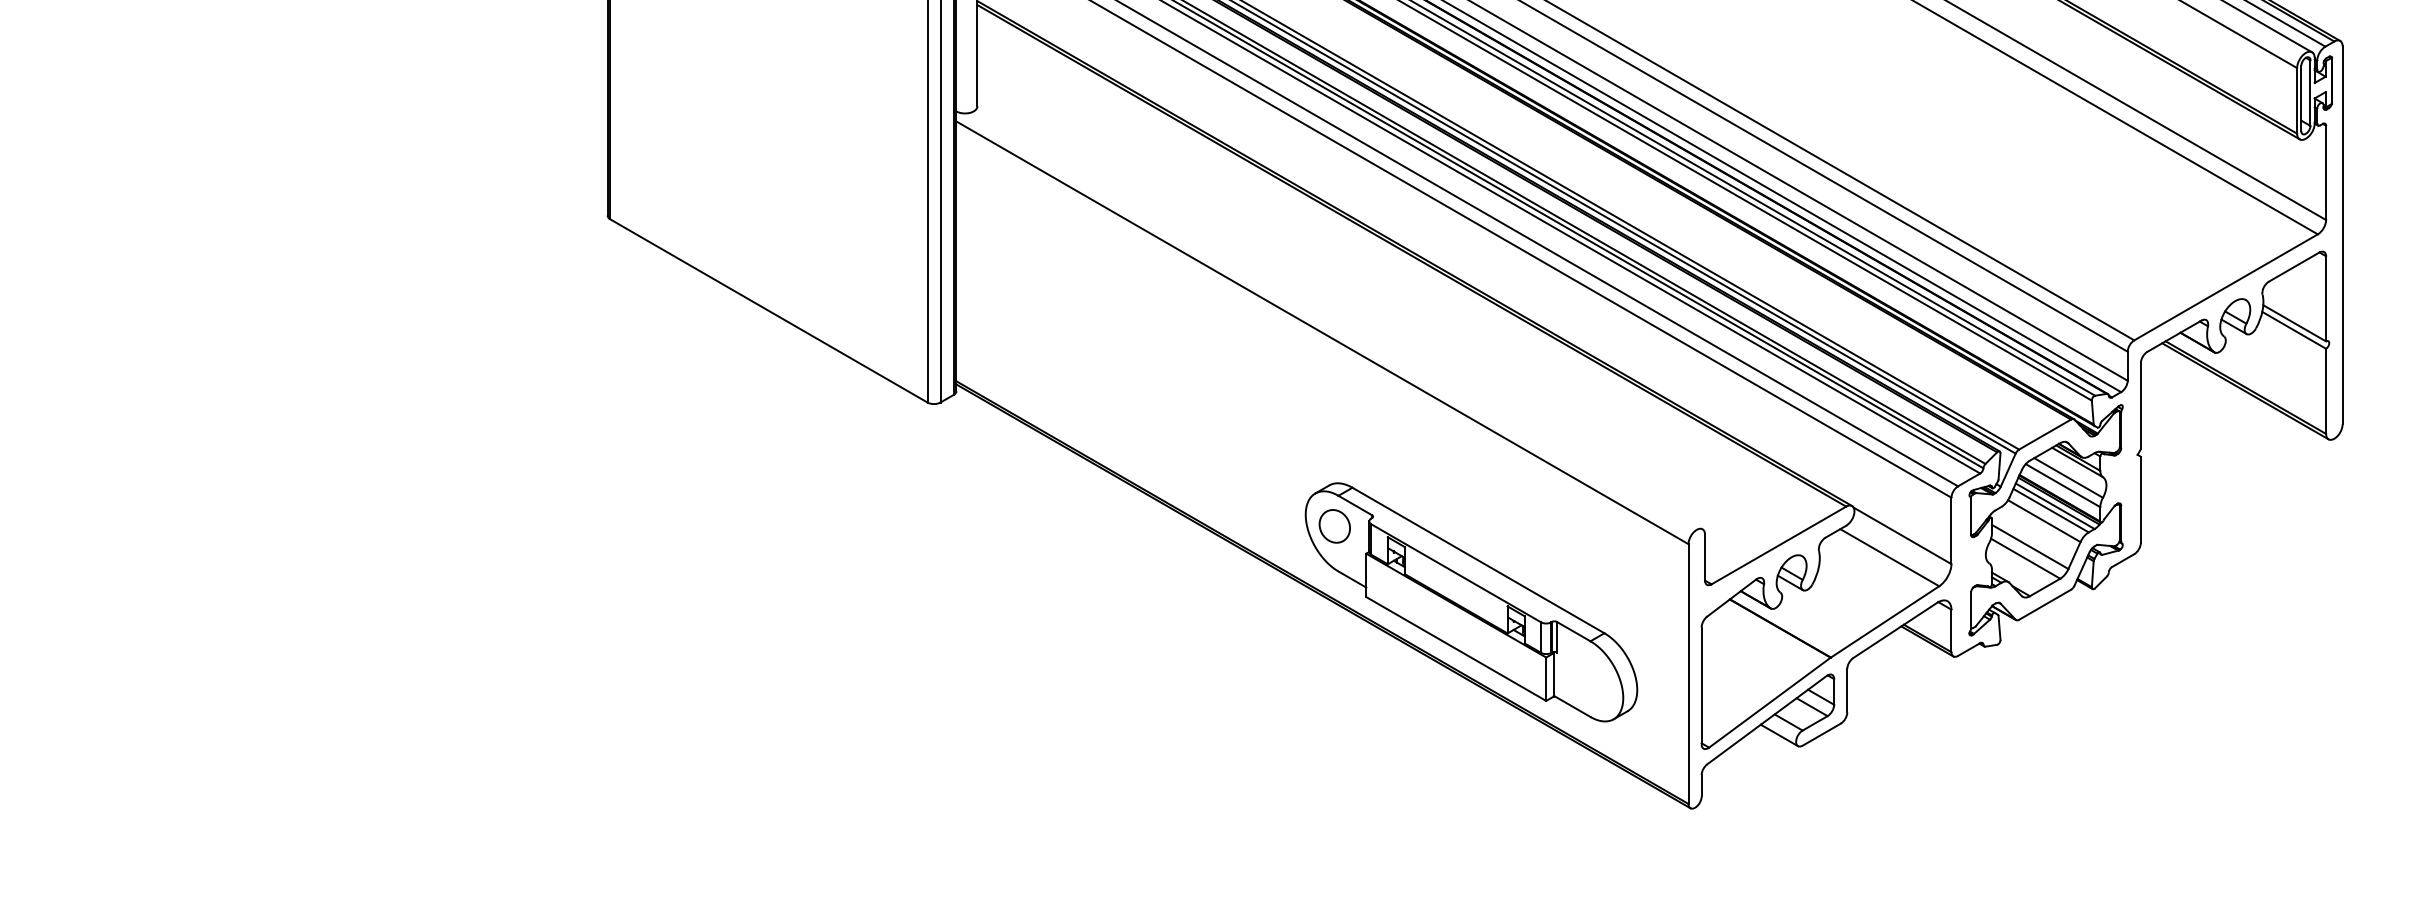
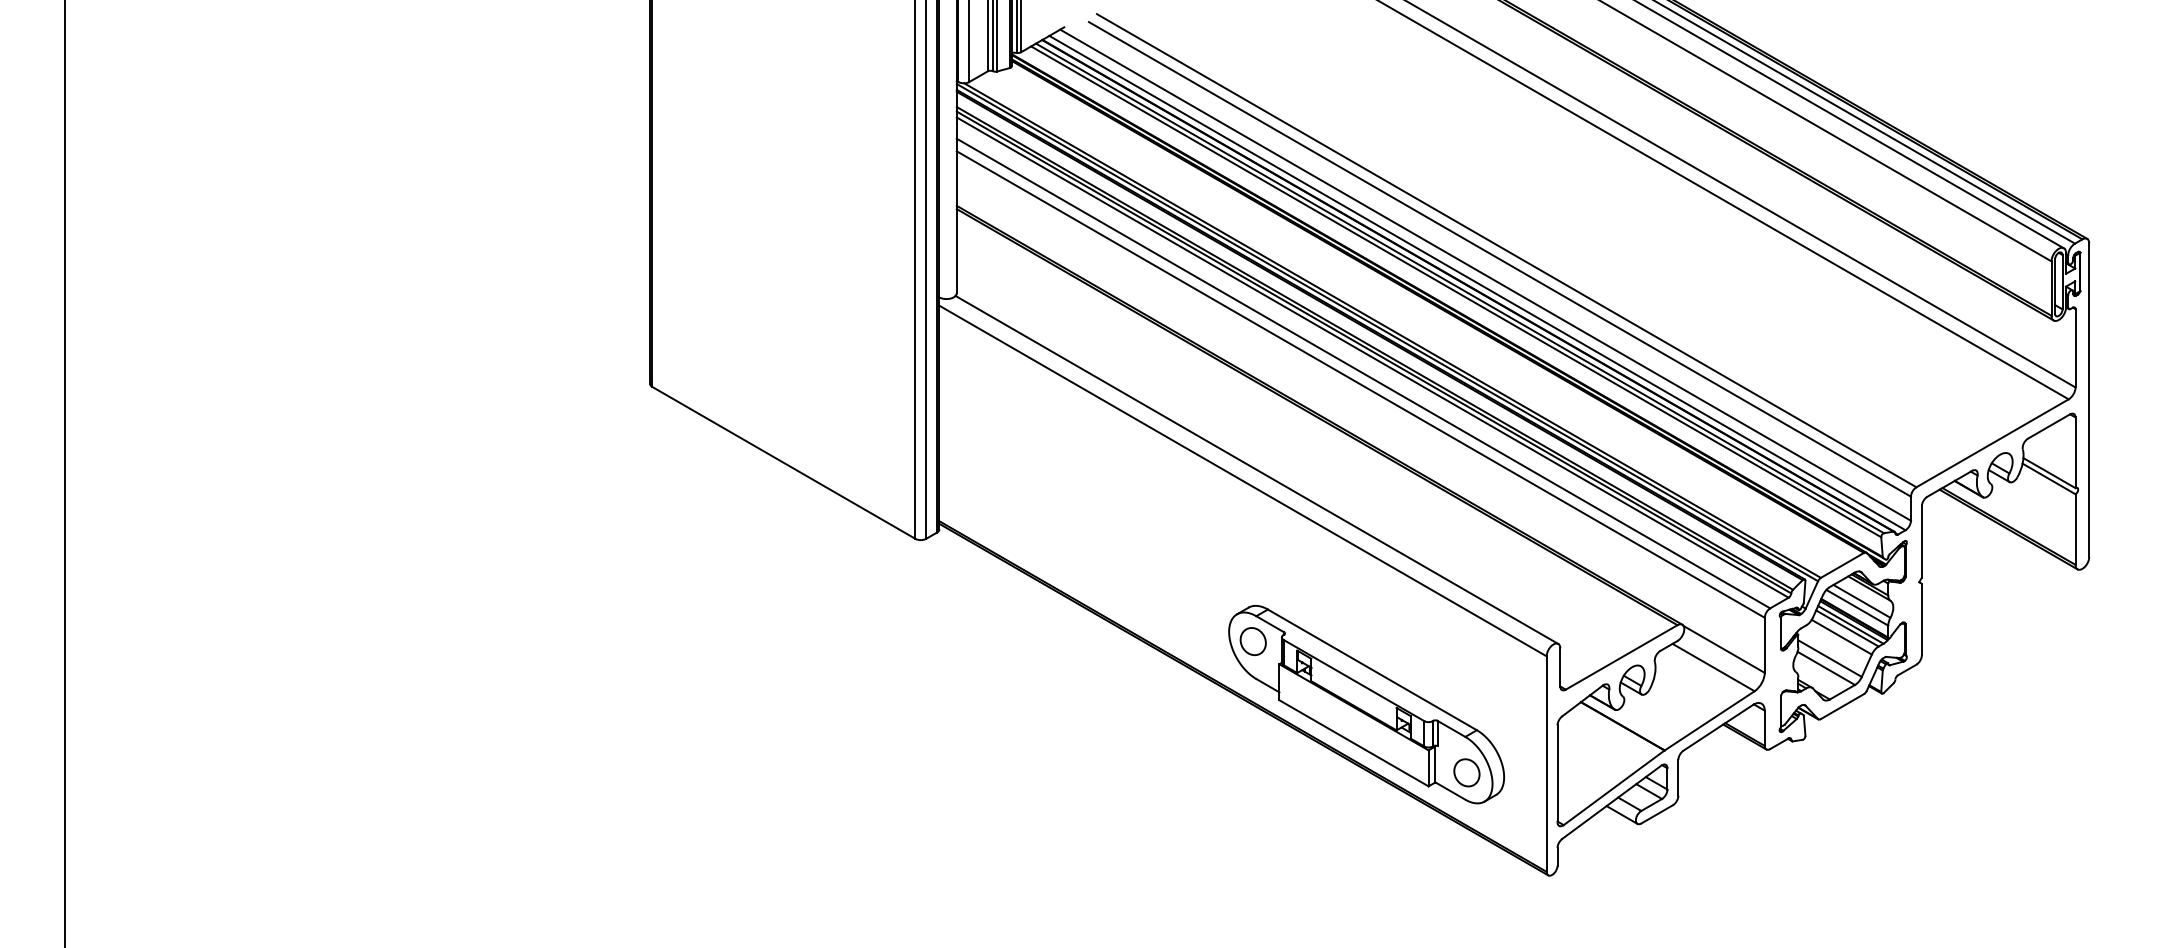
line: (1338, 318) -> (1256, 469), added
part: (1591, 684) -> (1466, 772), added

